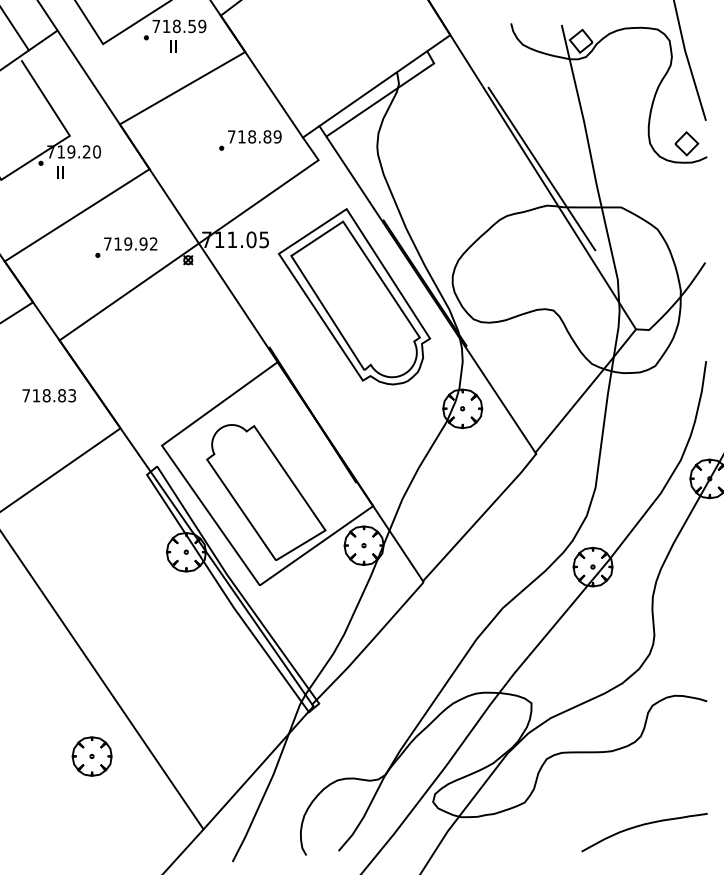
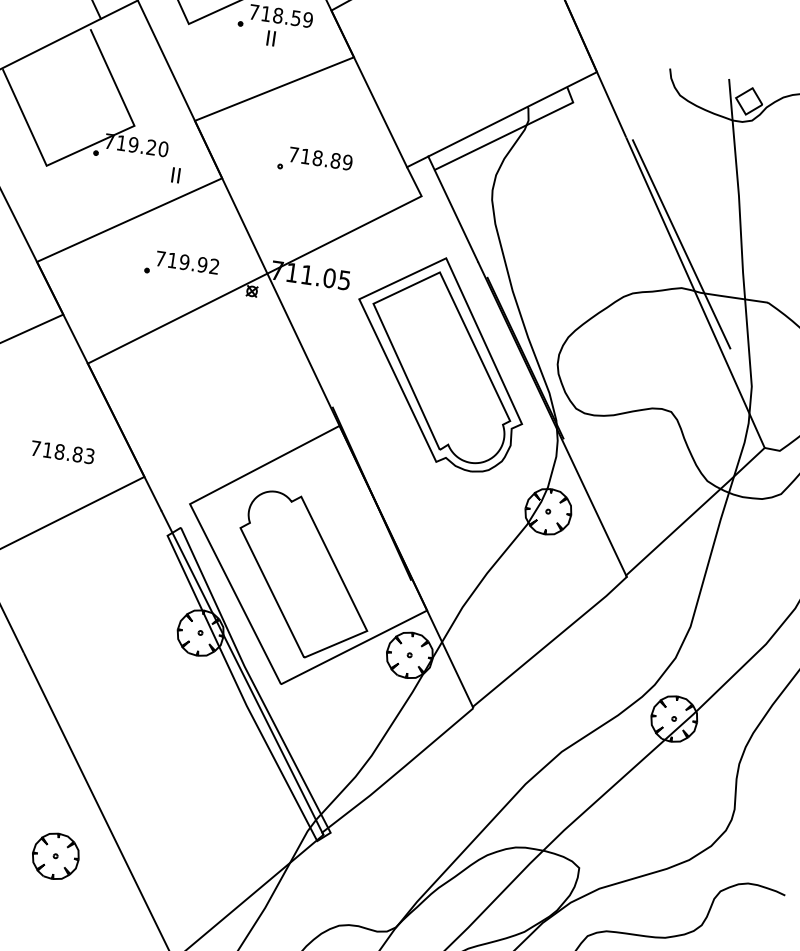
part: (250, 140) -> (315, 162), moved
text: (60, 172) -> (175, 175), moved
text: (48, 395) -> (61, 451), moved

